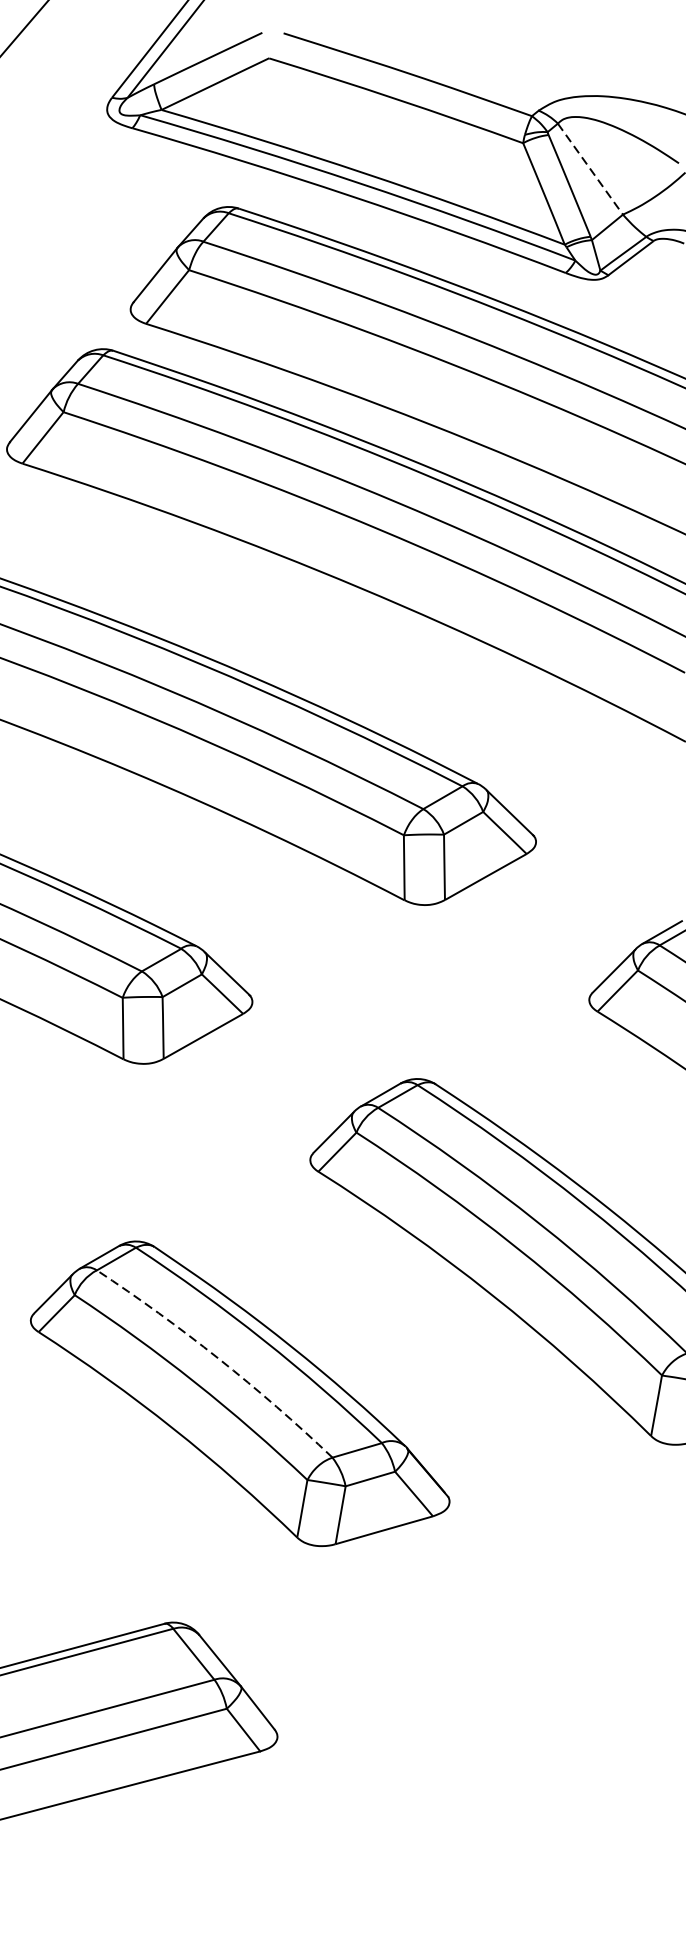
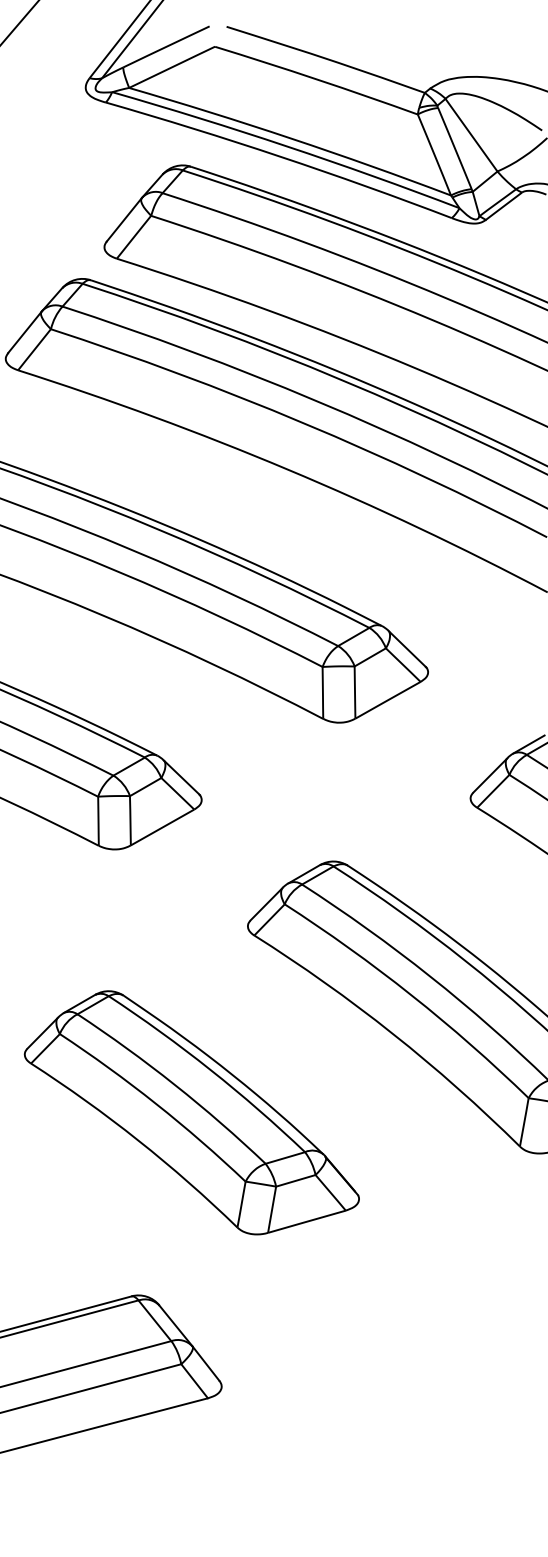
line: (590, 169) -> (471, 135), dashed -> solid
arc: (218, 1358) -> (174, 1084), dashed -> solid

